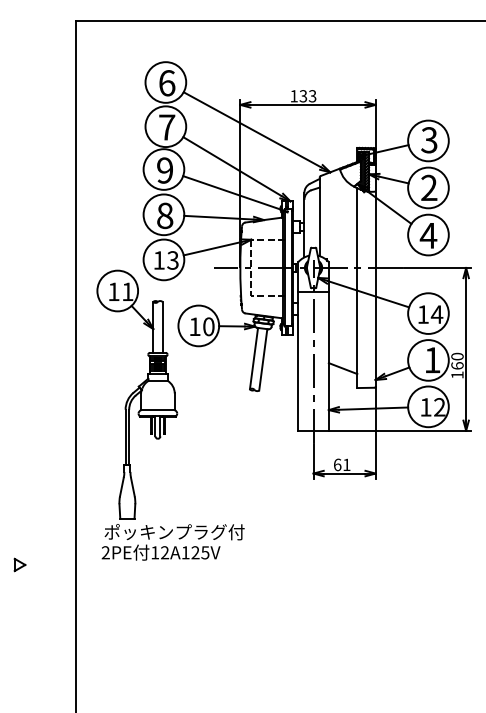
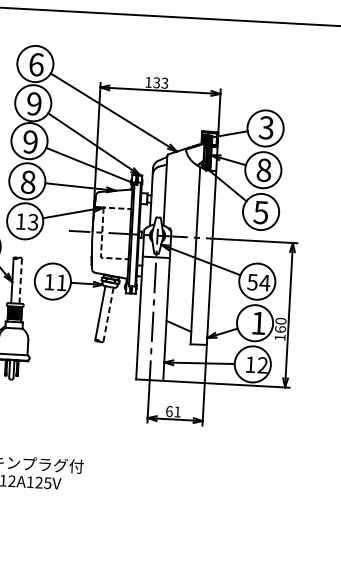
text: (167, 127) -> (34, 104), 7 -> 9
text: (429, 187) -> (264, 169), 2 -> 8
text: (428, 235) -> (261, 212), 4 -> 5
text: (422, 314) -> (251, 282), 14 -> 54
line: (162, 326) -> (20, 280), solid -> dashed
text: (208, 326) -> (61, 282), 10 -> 11
line: (263, 359) -> (108, 314), solid -> dashed

